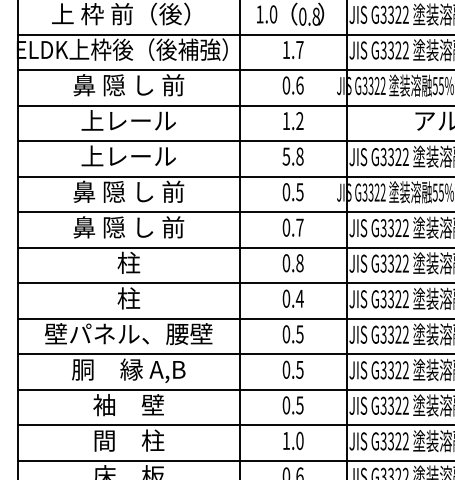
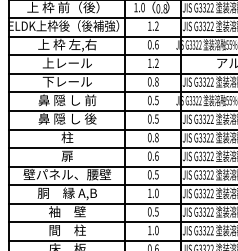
text: (299, 48) -> (156, 25), 1.7 -> 1.2
text: (128, 85) -> (67, 44), 鼻 隠 し 前 -> 上 枠 左,右
text: (92, 155) -> (48, 81), 上レール -> 下レール
text: (285, 155) -> (149, 81), 5.8 -> 0.8
text: (172, 226) -> (90, 118), 鼻 隠 し 前 -> 鼻 隠 し 後
text: (299, 226) -> (156, 118), 0.7 -> 0.5
text: (128, 297) -> (67, 155), 柱 -> 扉
text: (299, 297) -> (156, 155), 0.4 -> 0.6
text: (293, 368) -> (153, 192), 0.5 -> 1.0

